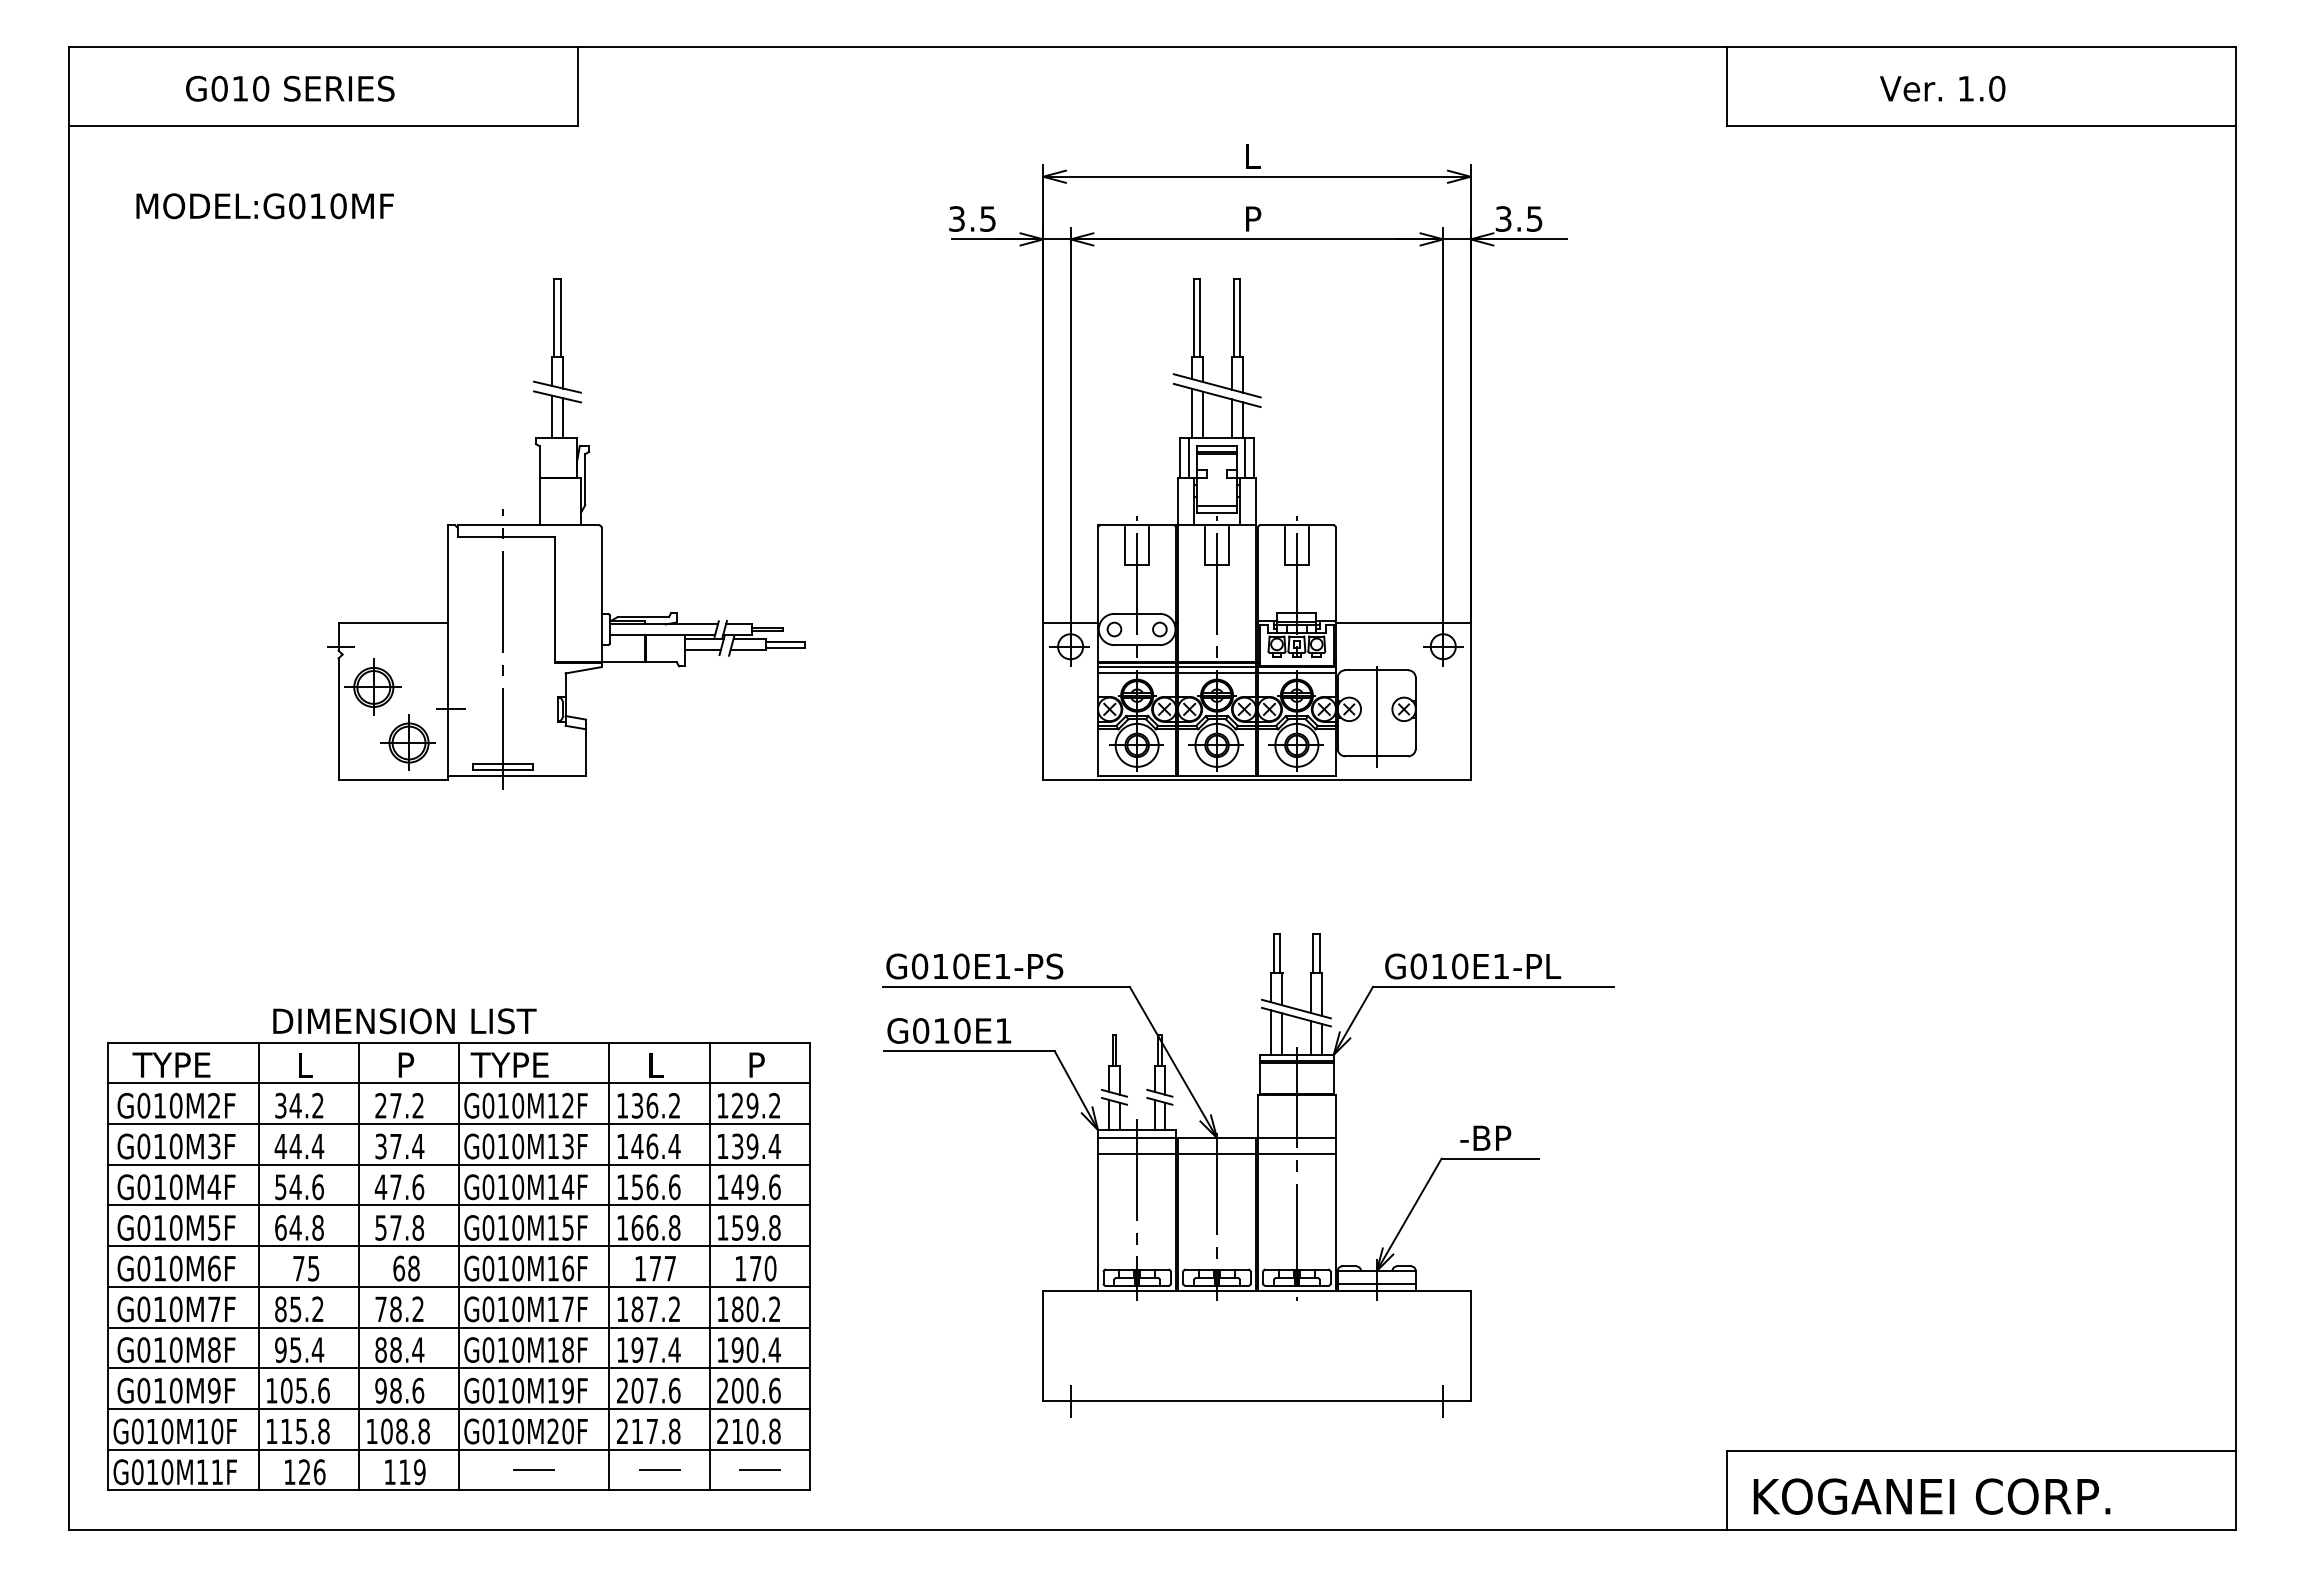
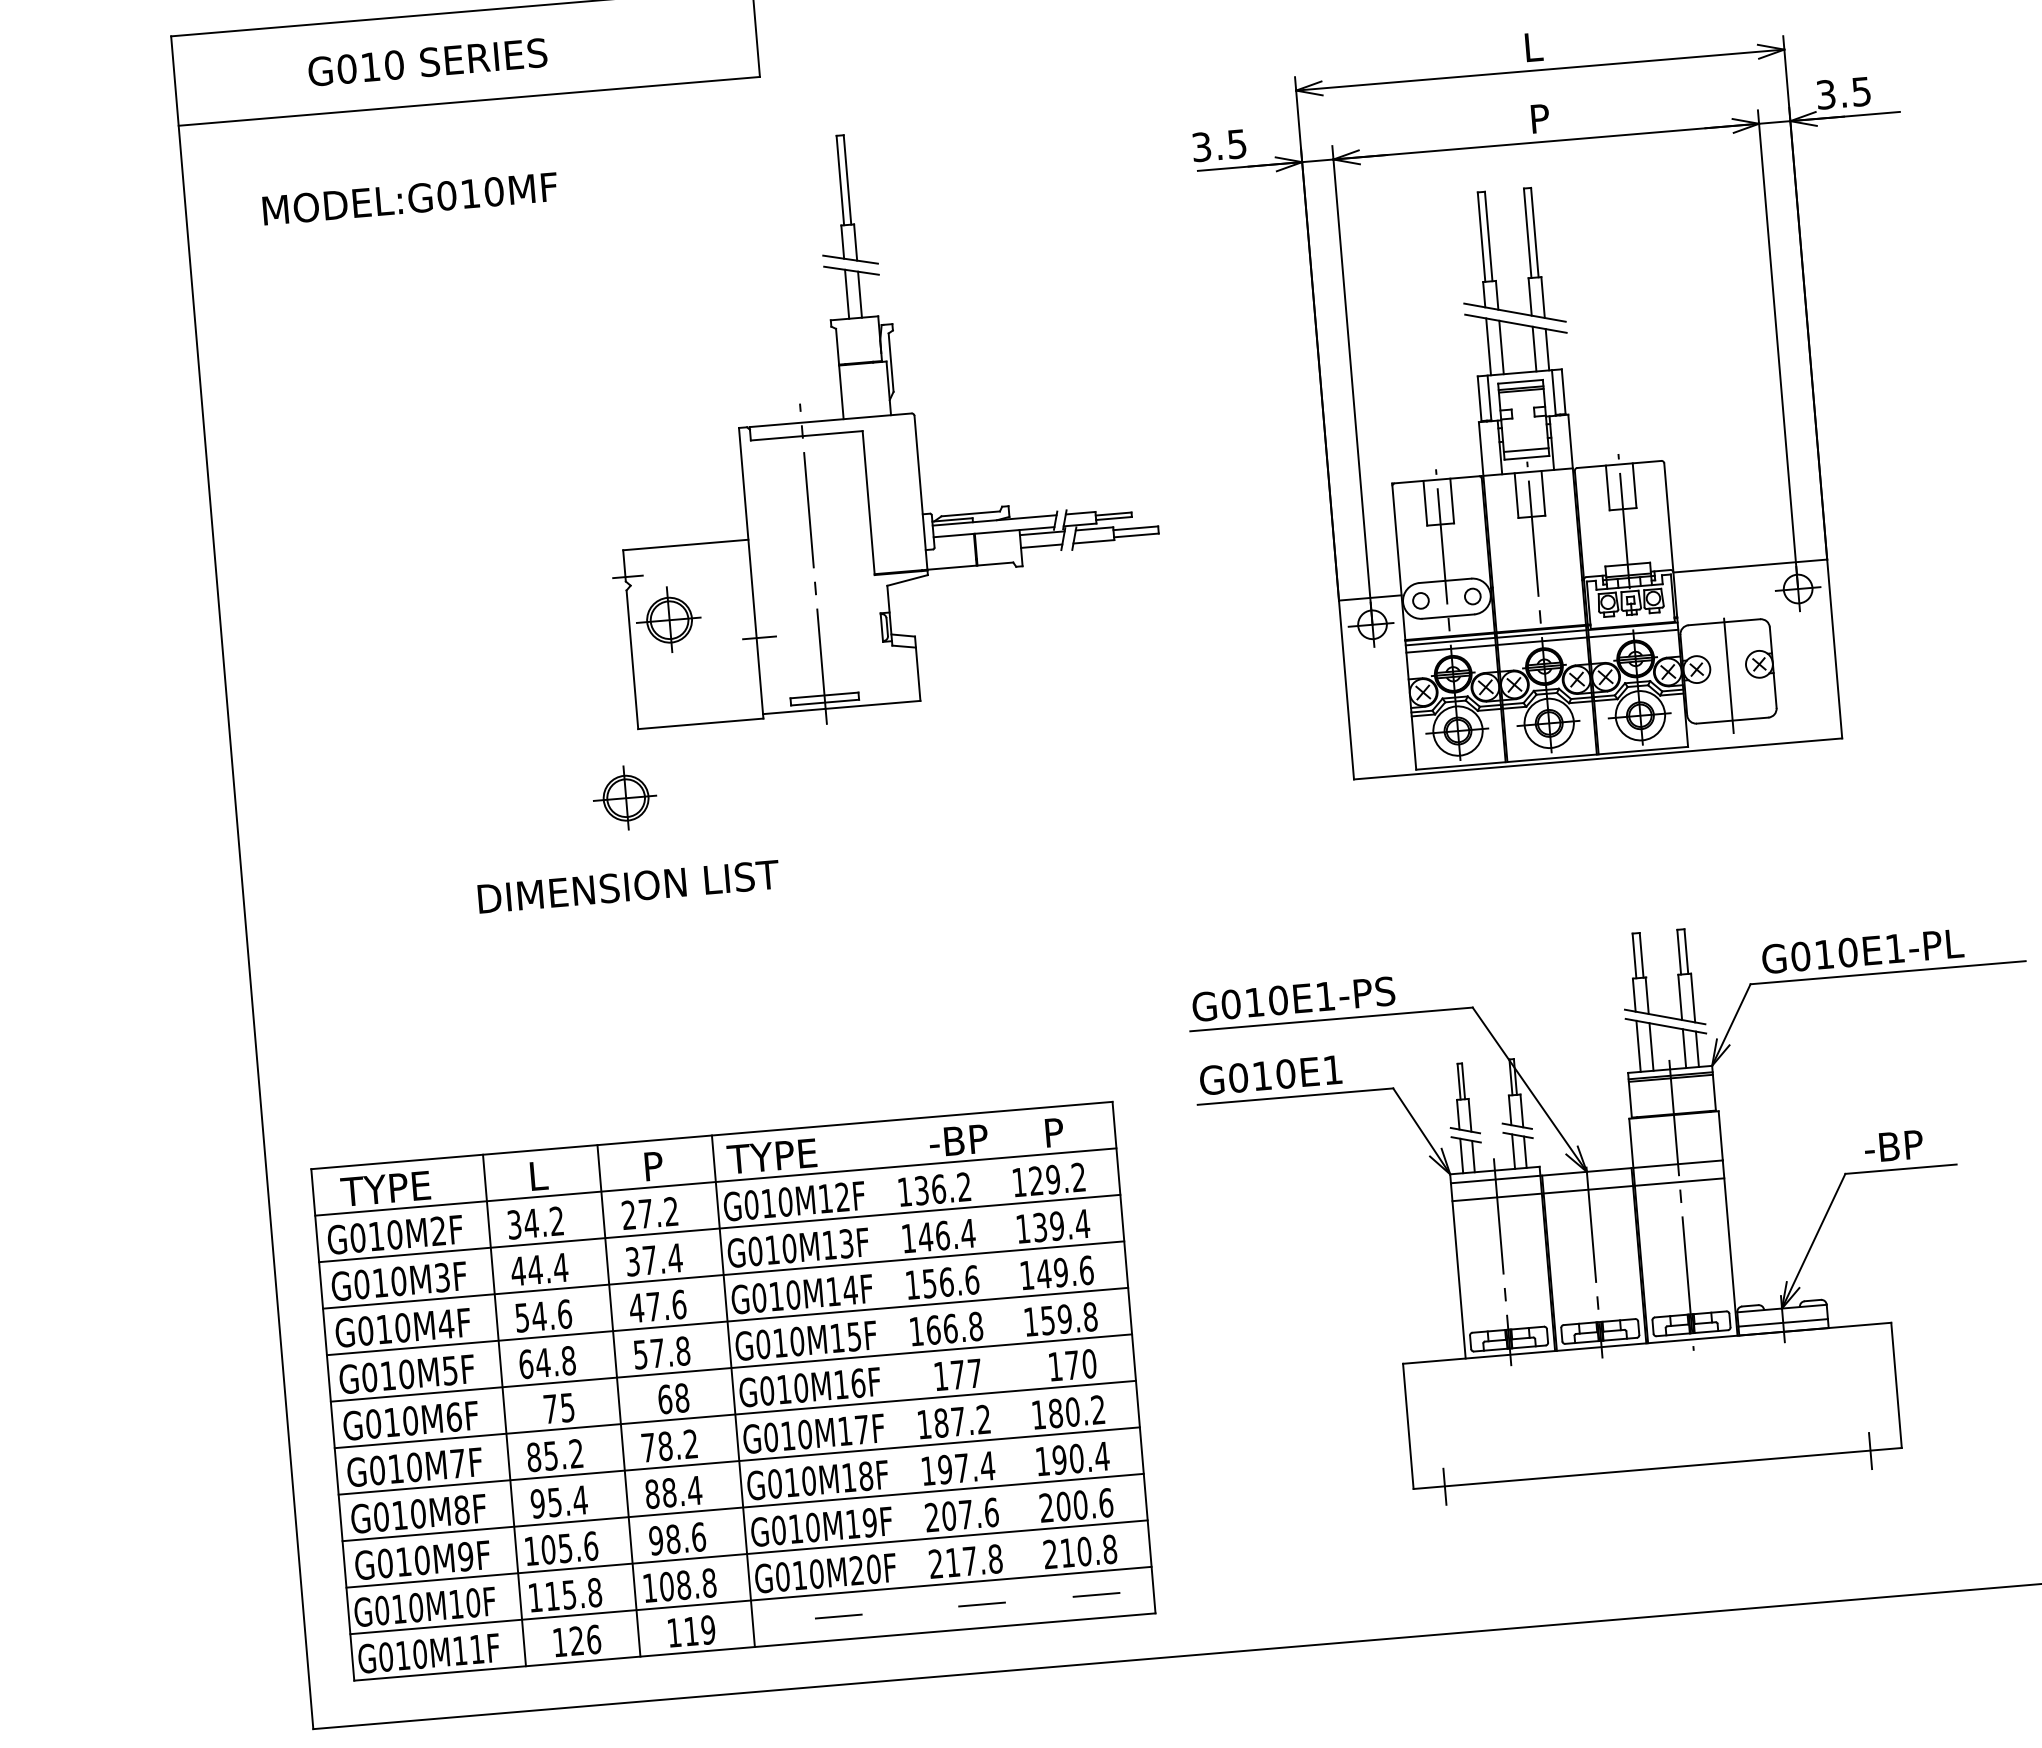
part: (566, 533) -> (874, 425), moved
text: (404, 1021) -> (628, 887), moved
text: (672, 1064) -> (957, 1140), L -> -BP
line: (609, 1266) -> (905, 1376), removed
line: (709, 1266) -> (1019, 1367), removed

